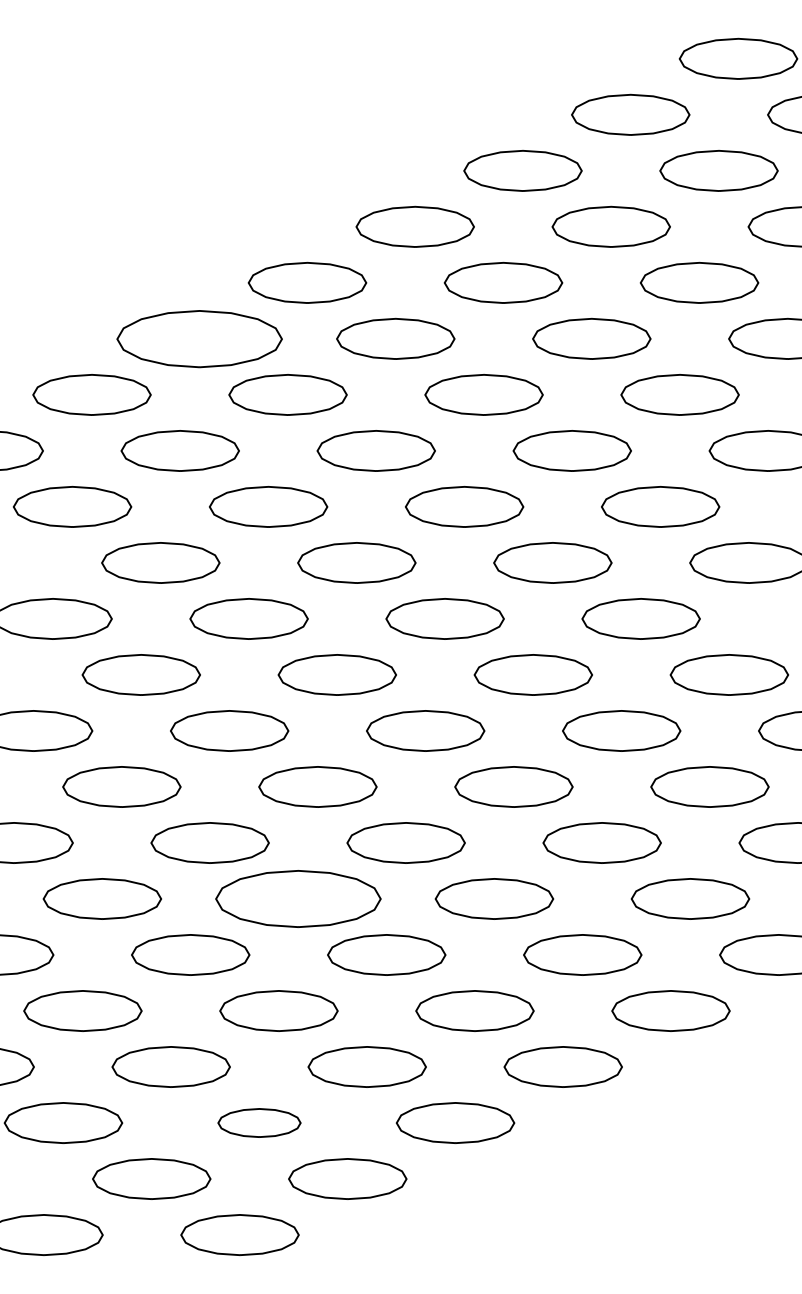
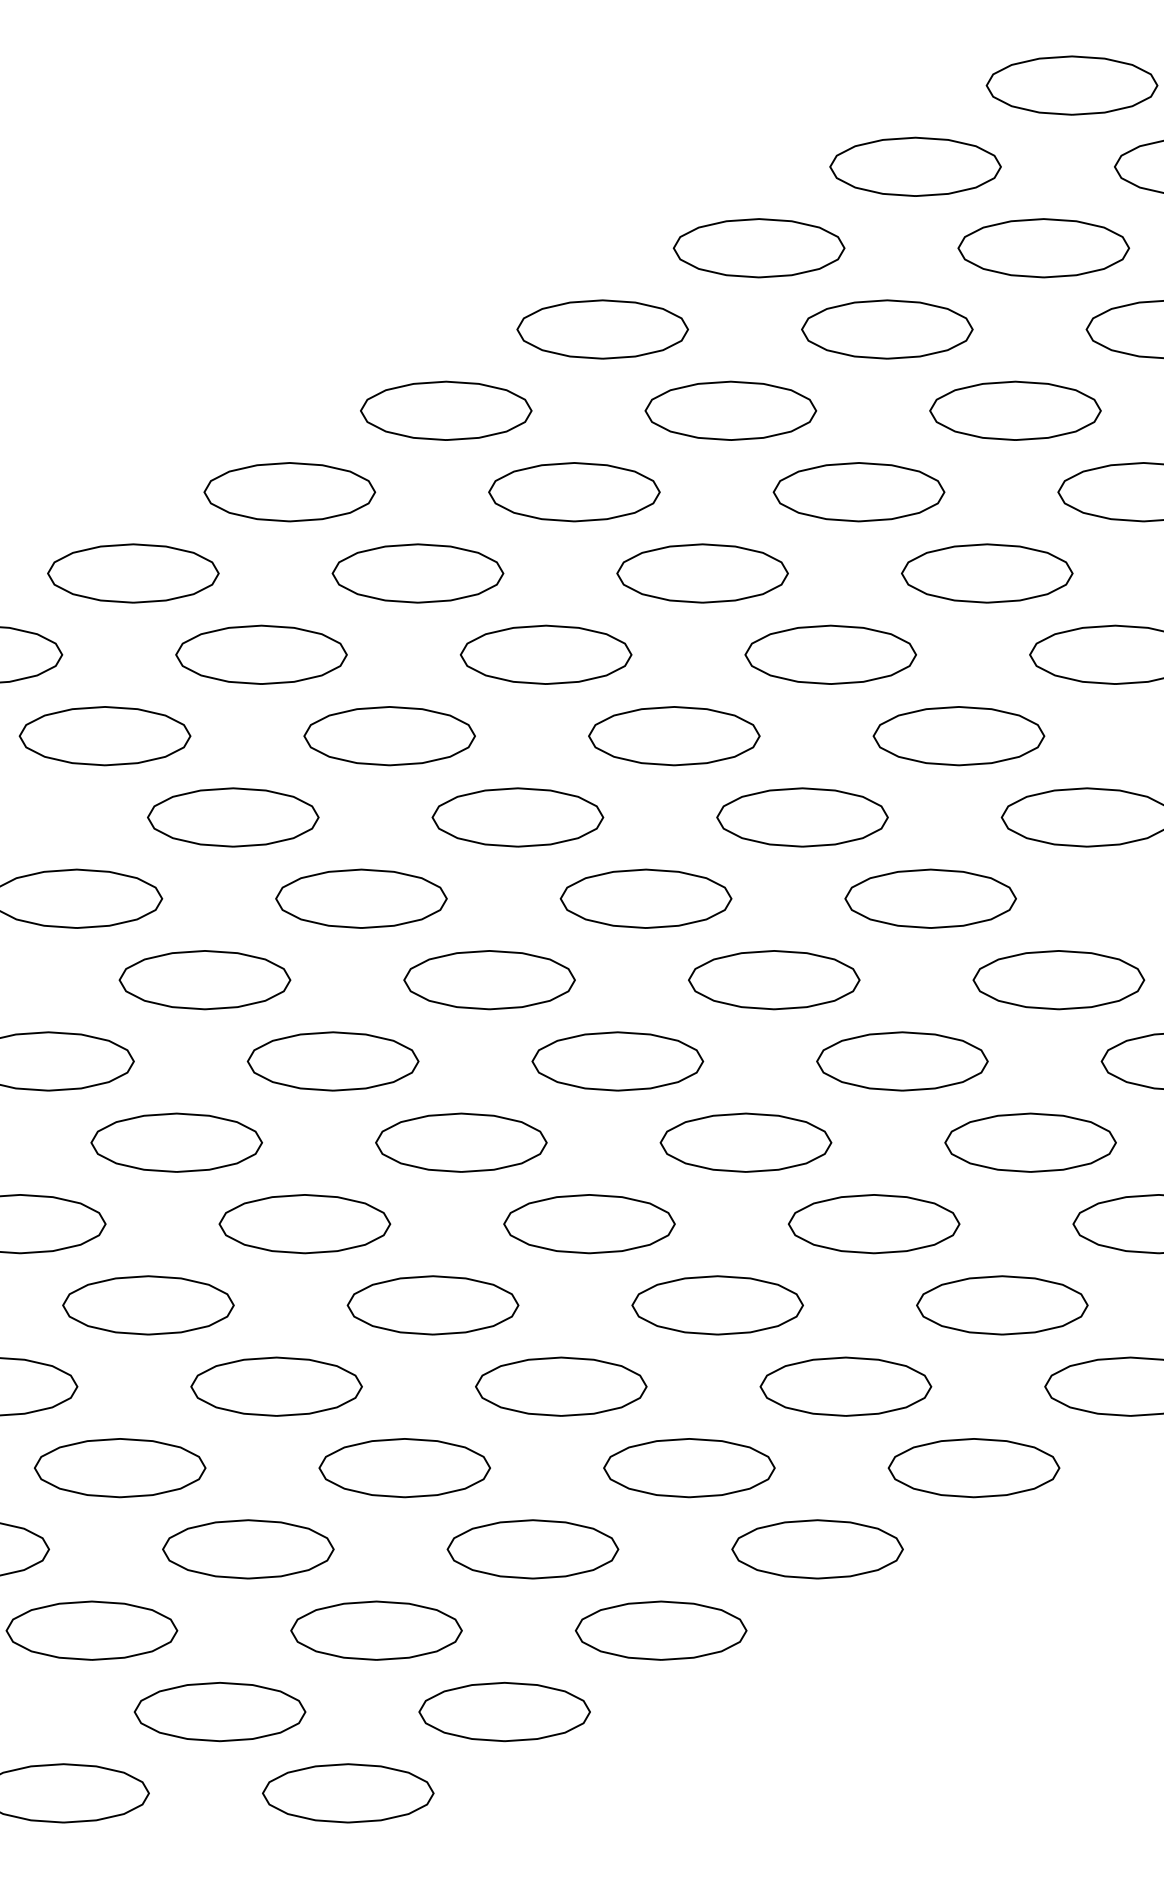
part: (199, 338) -> (289, 491), size x0.71
part: (298, 898) -> (433, 1304), size x0.71
part: (259, 1122) -> (376, 1629), size x1.43

